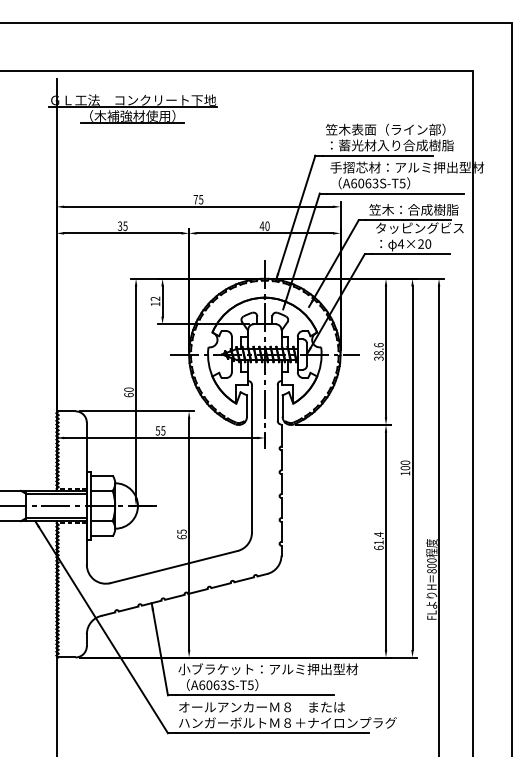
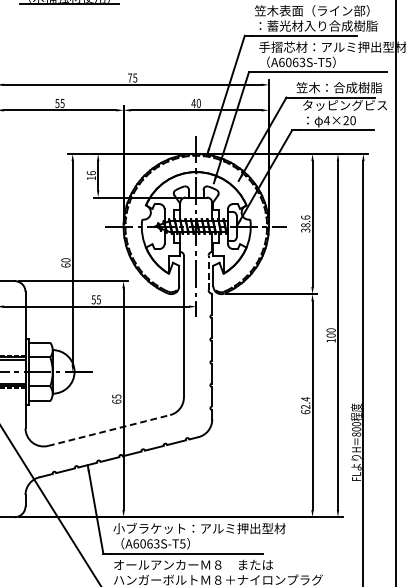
text: (120, 225) -> (57, 102), 35 -> 55
text: (155, 298) -> (91, 172), 12 -> 16
line: (277, 402) -> (208, 272), solid -> dashed
text: (378, 542) -> (305, 406), 61.4 -> 62.4
line: (174, 567) -> (109, 430), solid -> dashed

